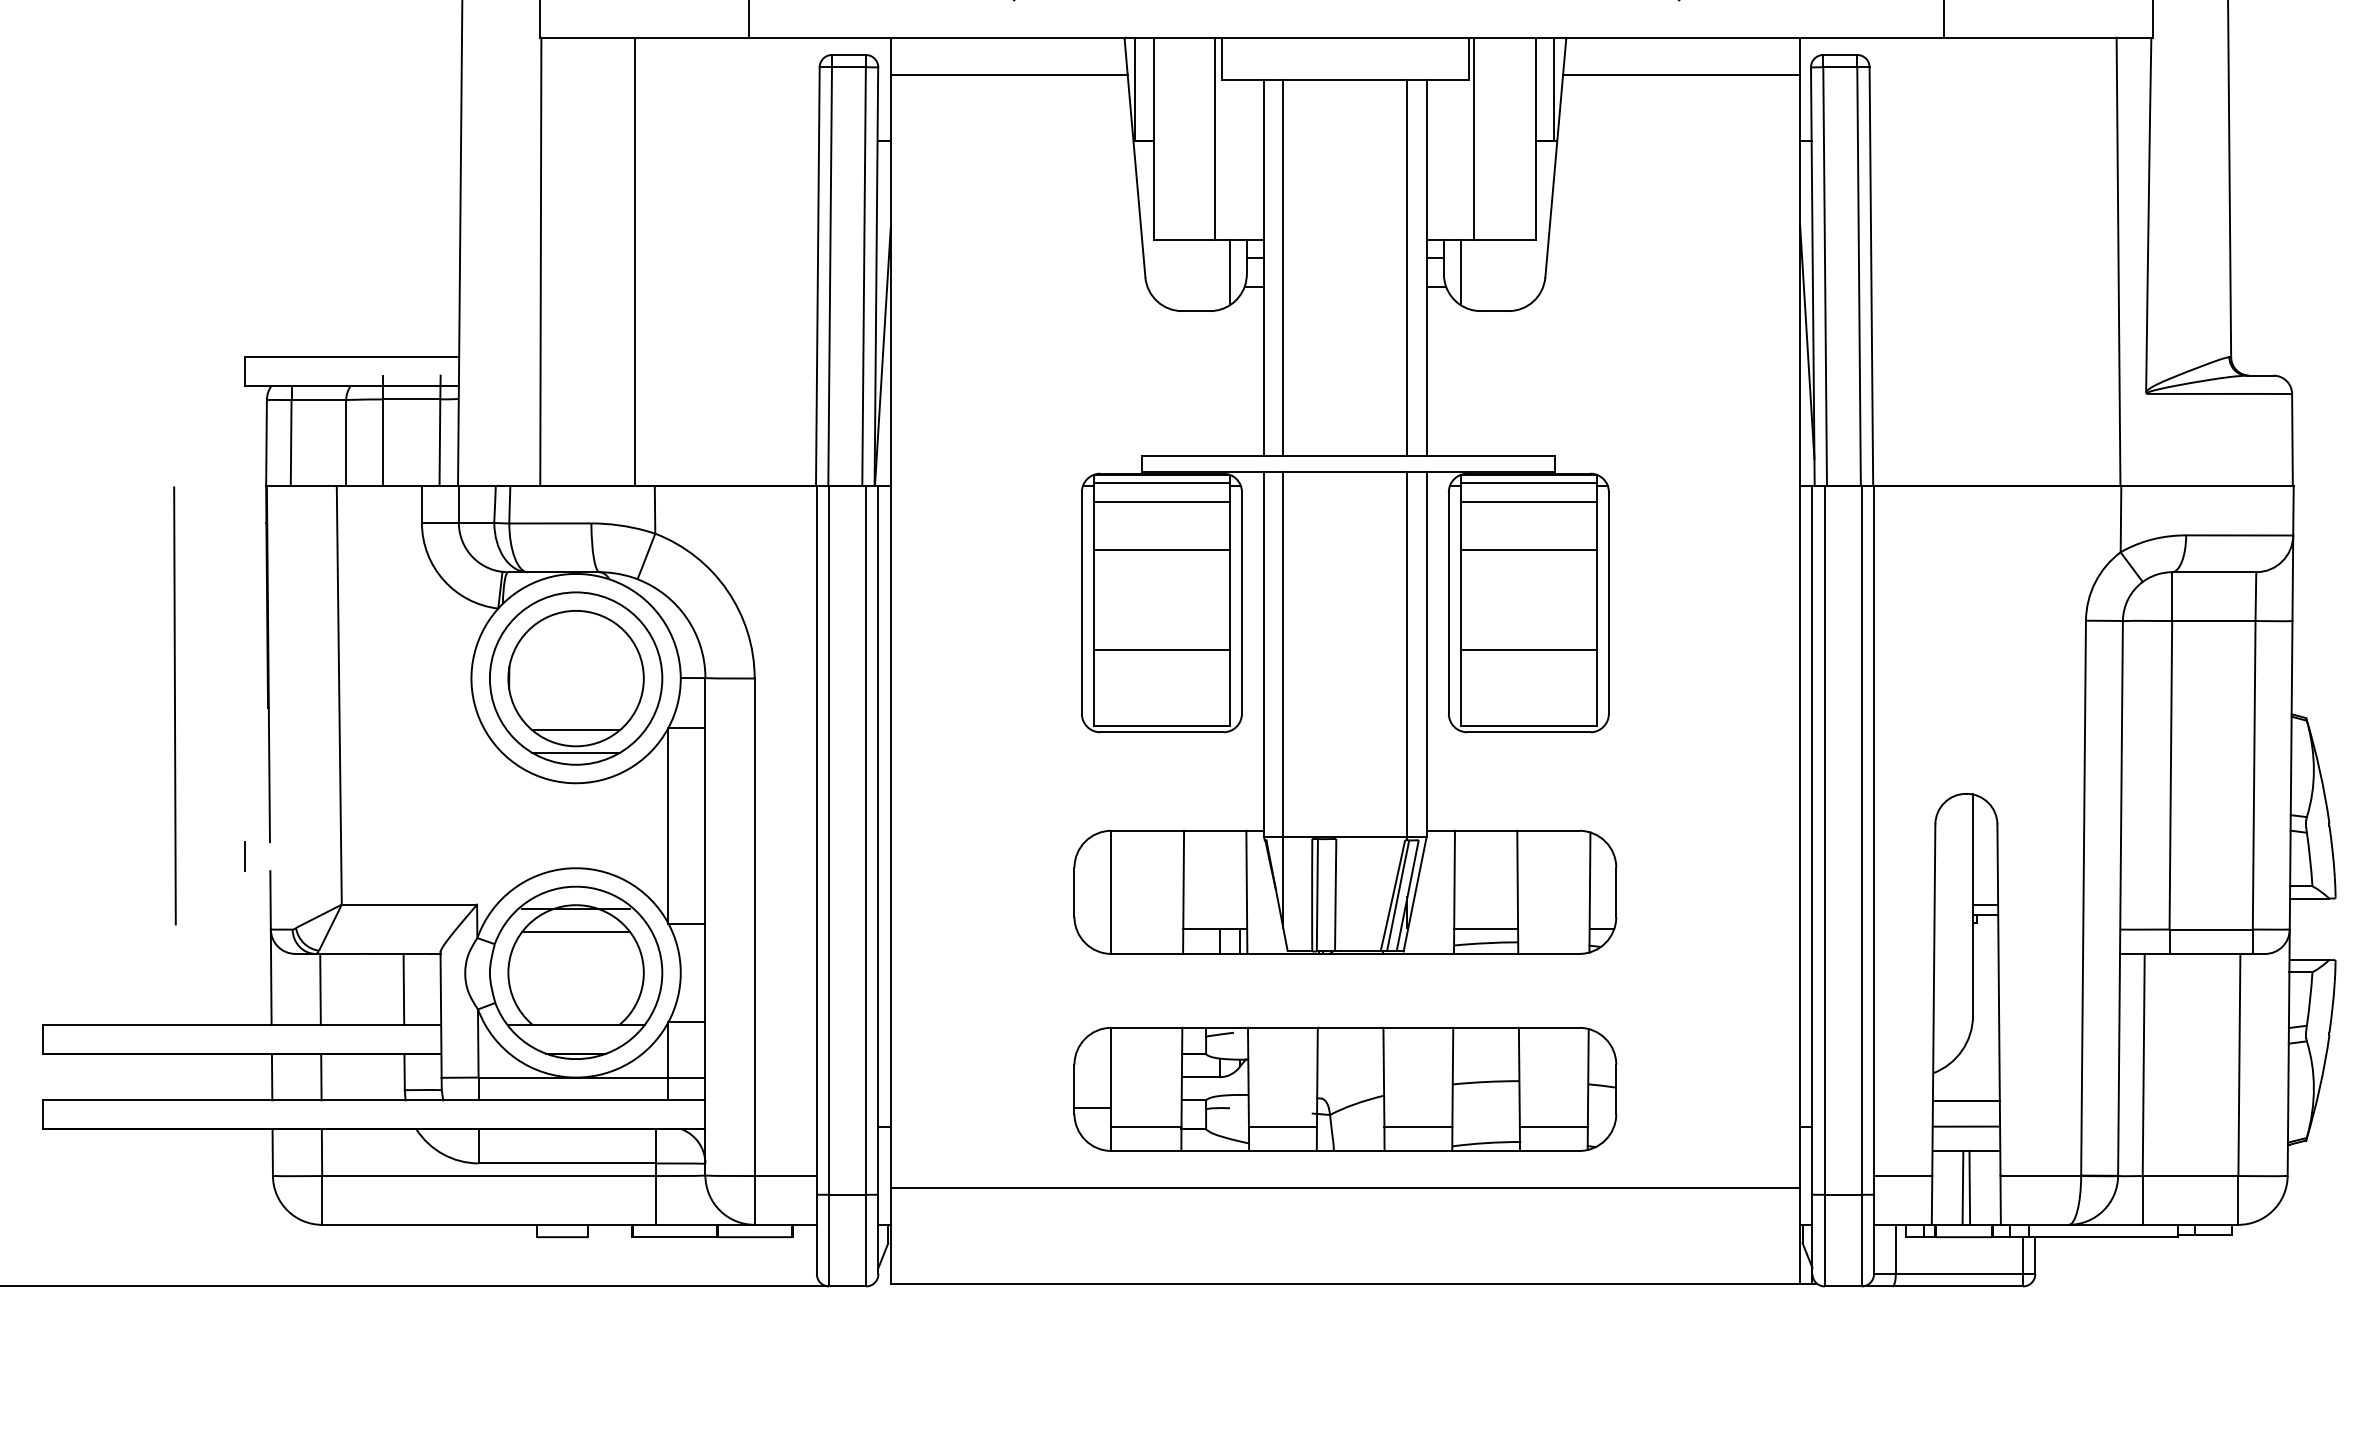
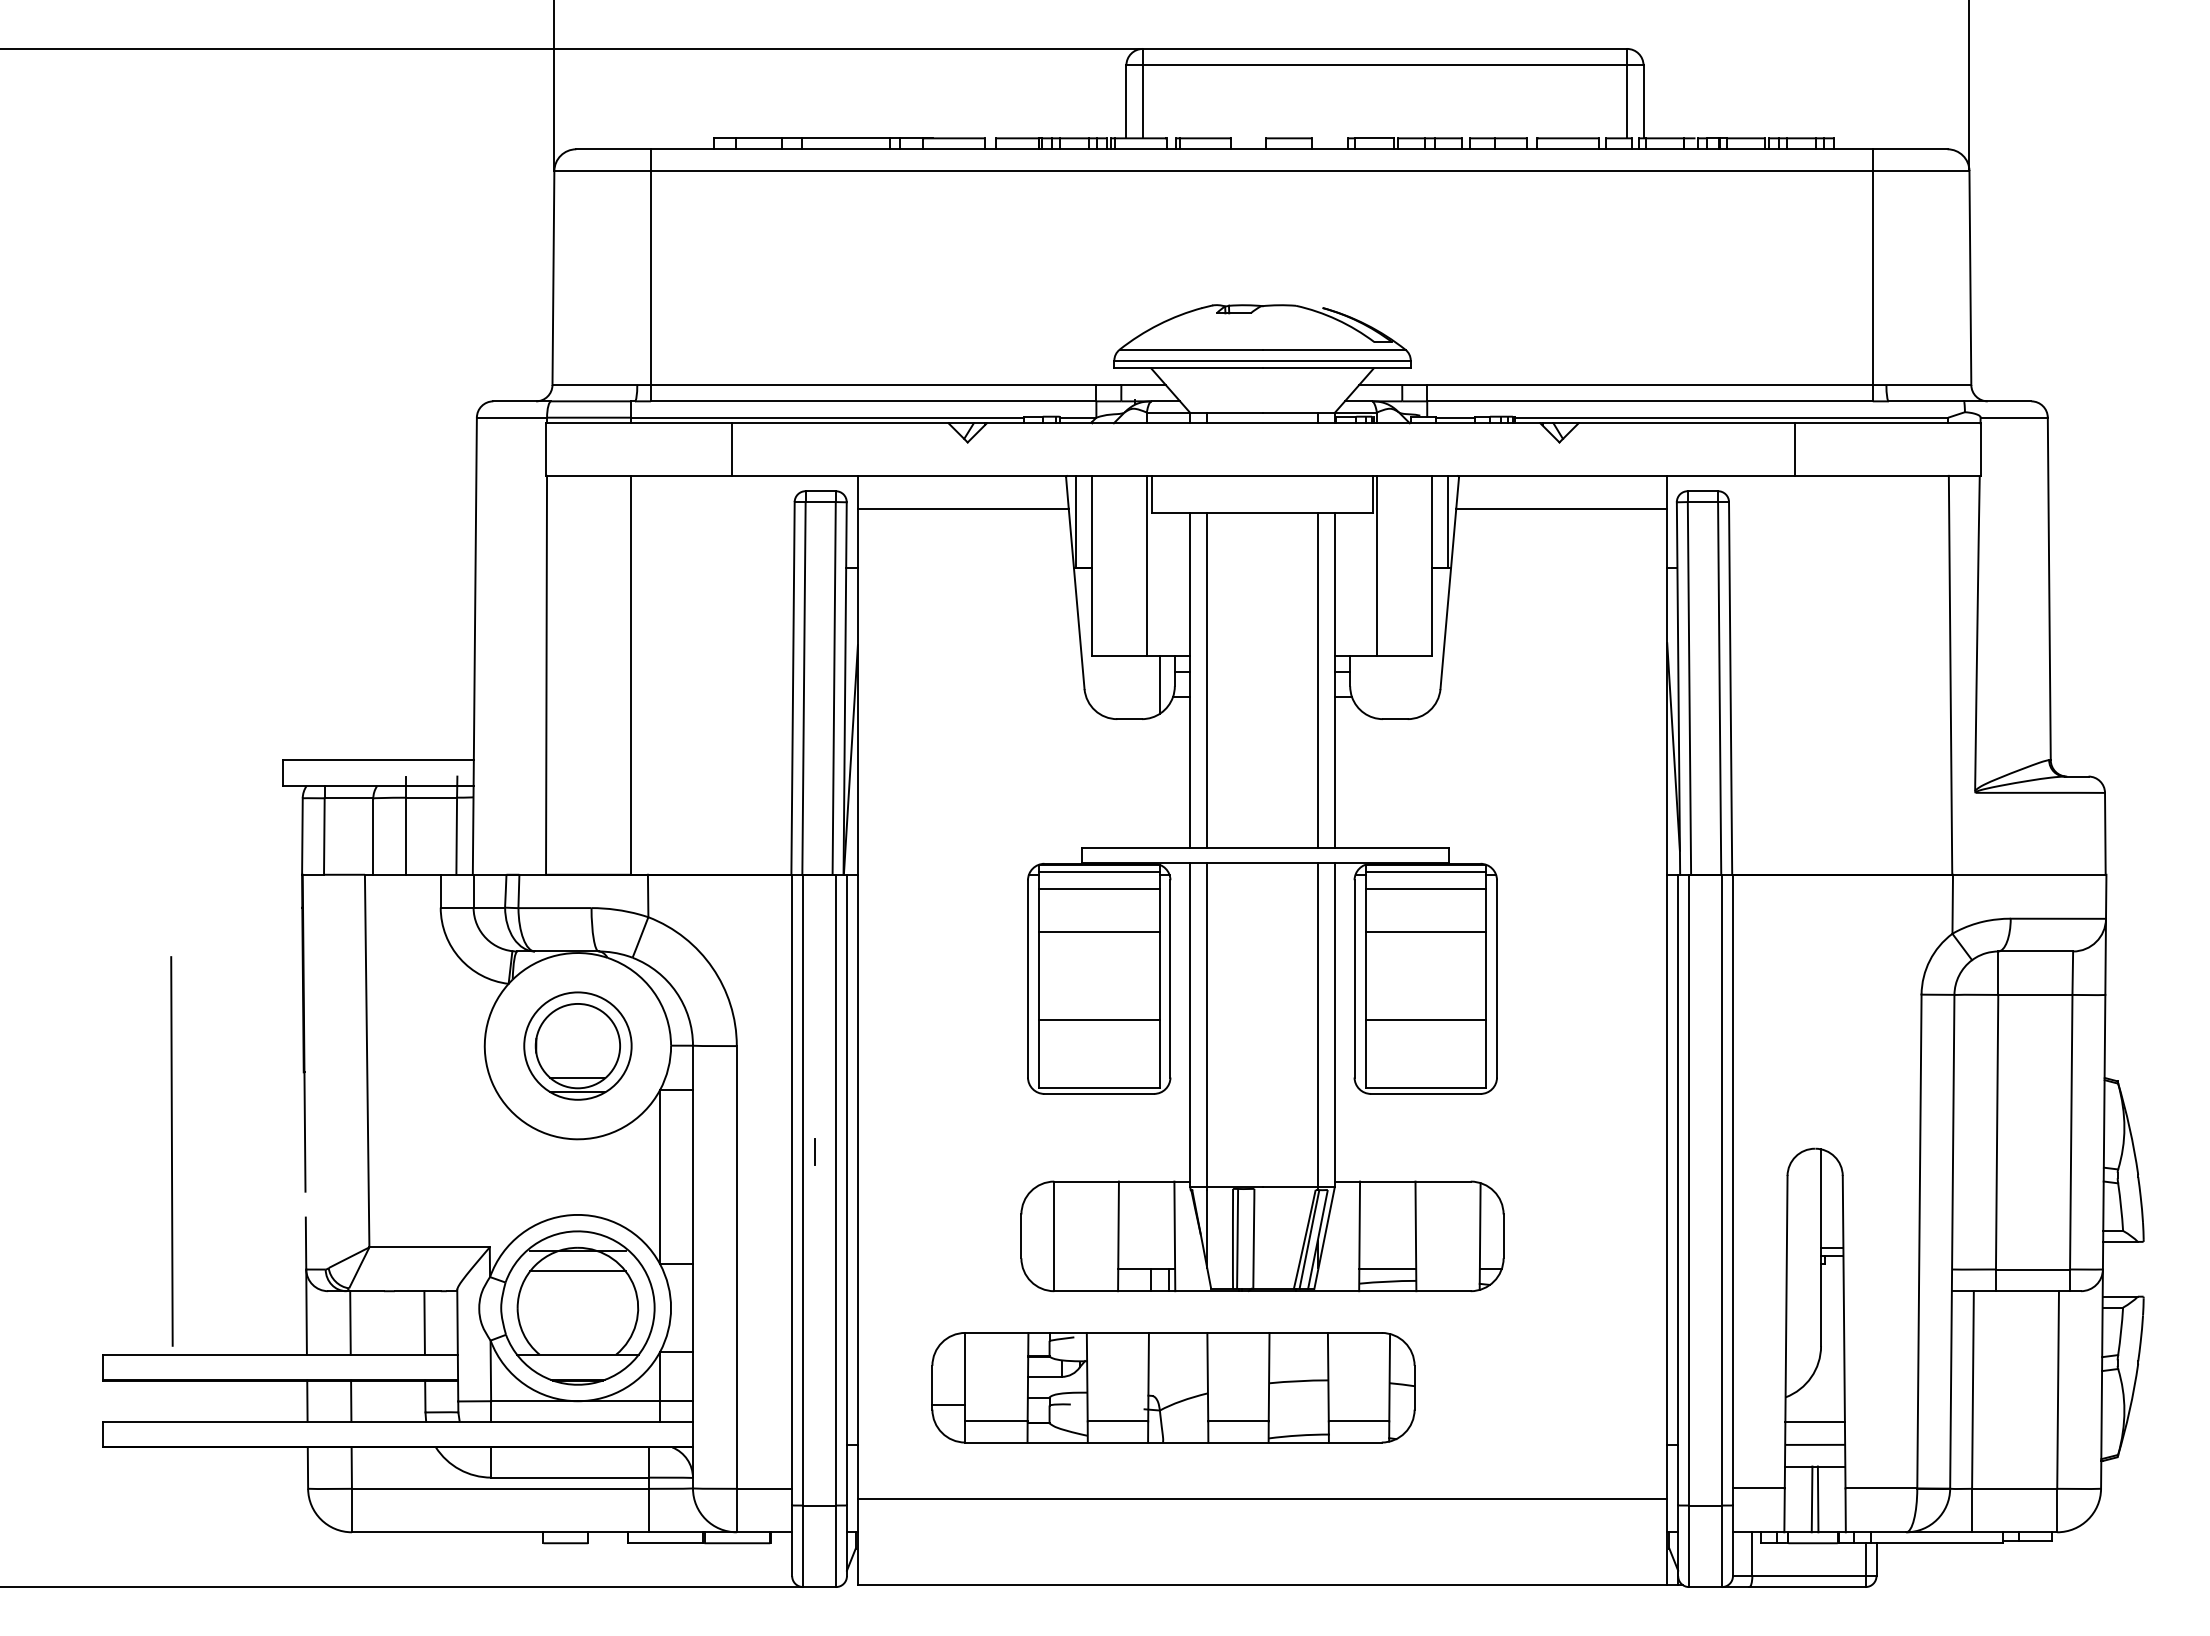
line: (1461, 272) -> (1365, 684), removed
part: (575, 677) -> (577, 1045), size x0.7
line: (174, 705) -> (171, 1151), moved
line: (244, 856) -> (814, 1151), moved
part: (1345, 1089) -> (1173, 1387), moved

